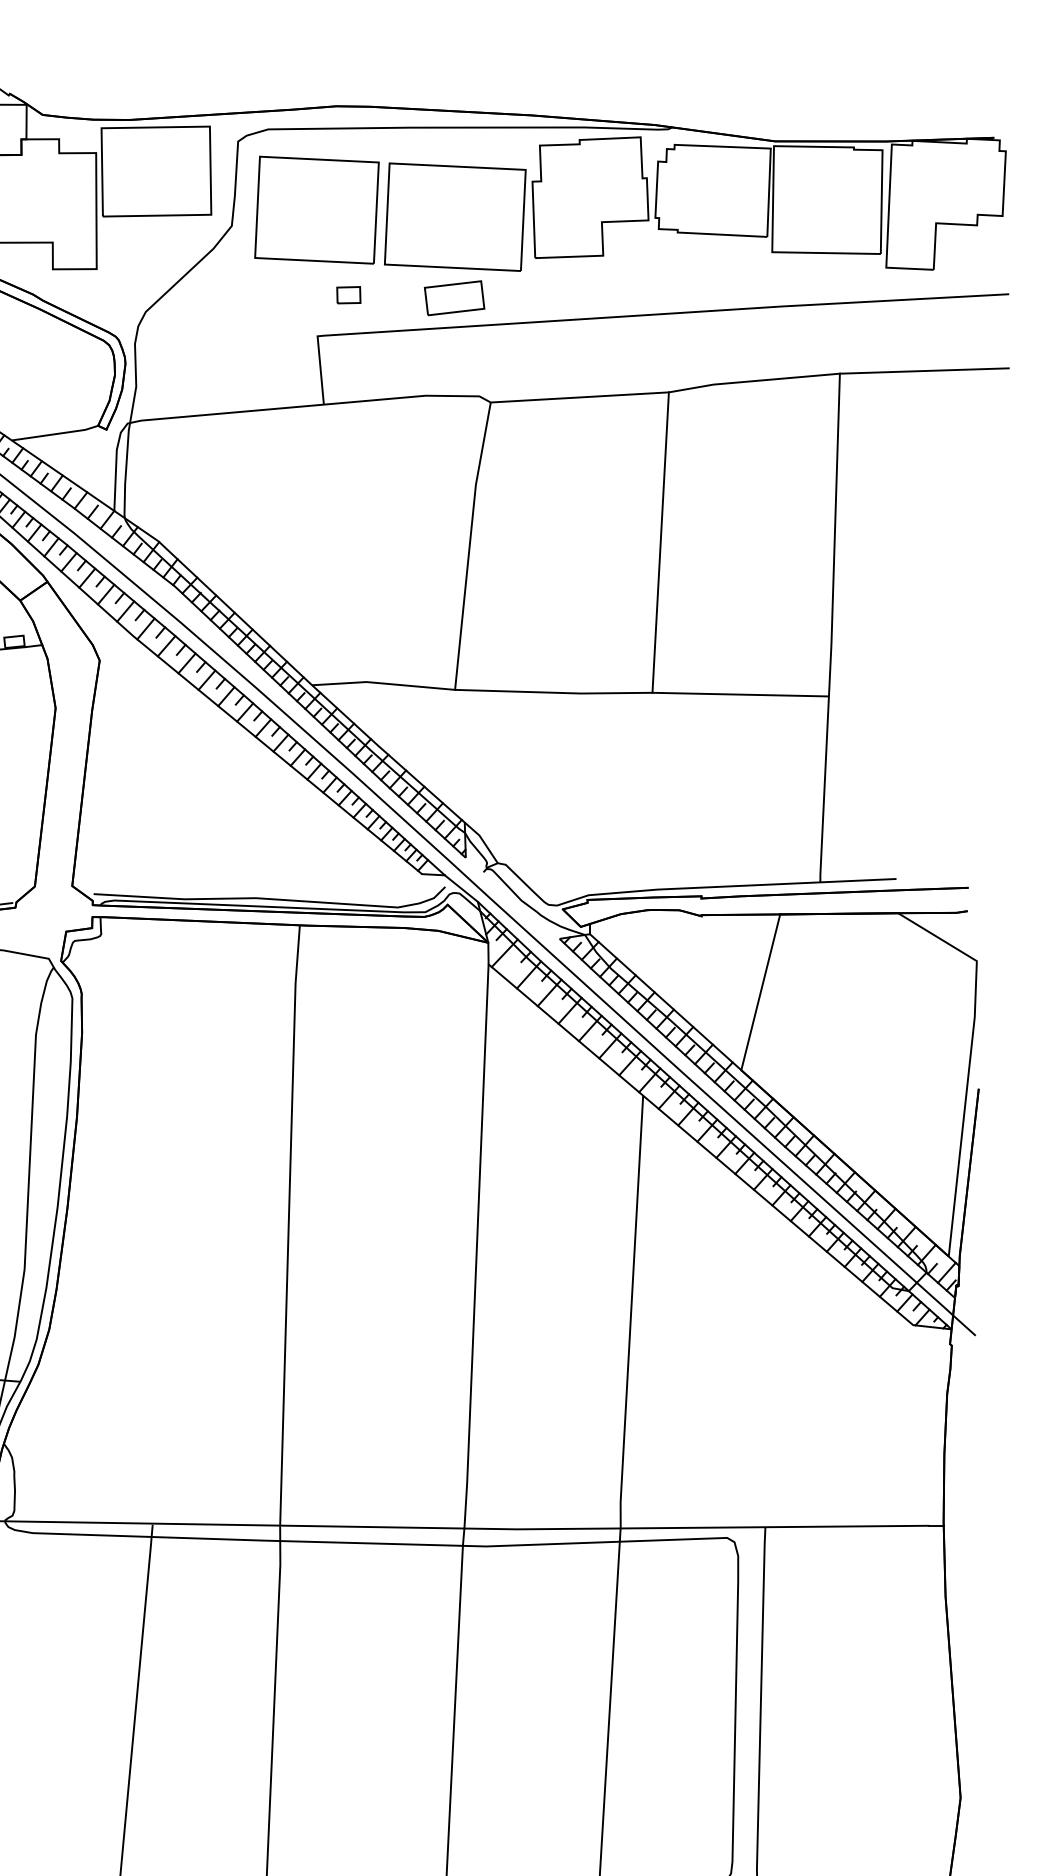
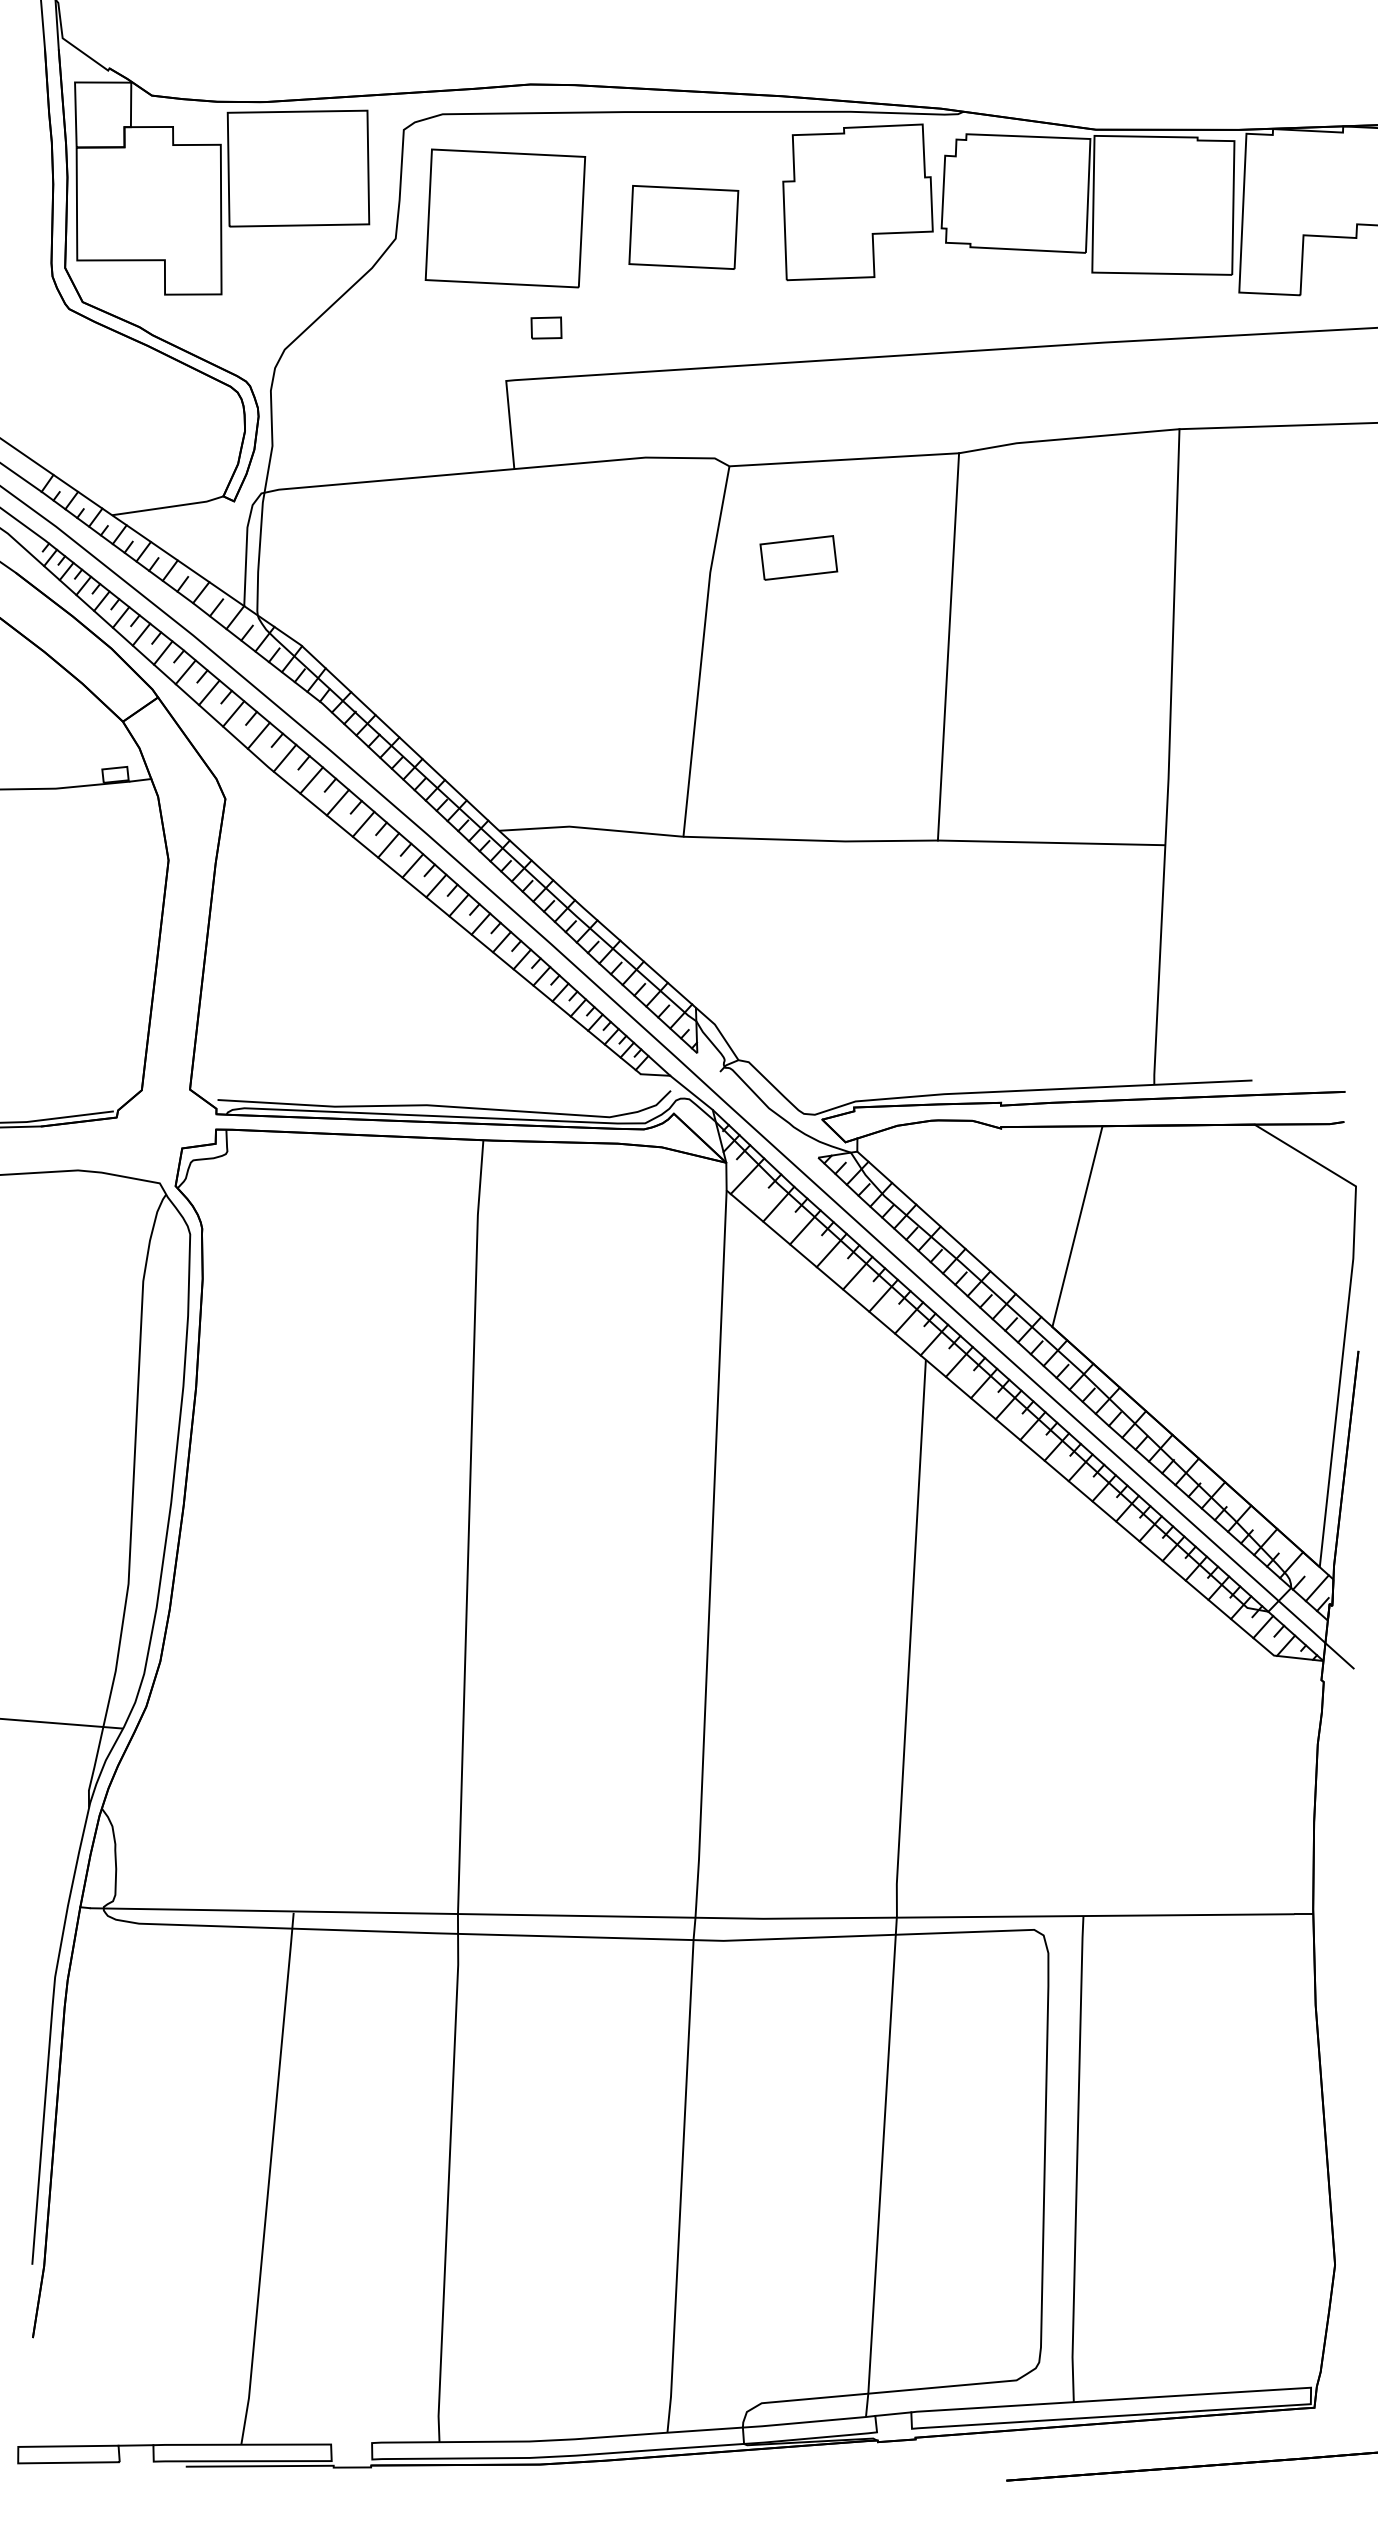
part: (455, 217) -> (683, 227), size x0.6
part: (454, 297) -> (798, 557), moved

